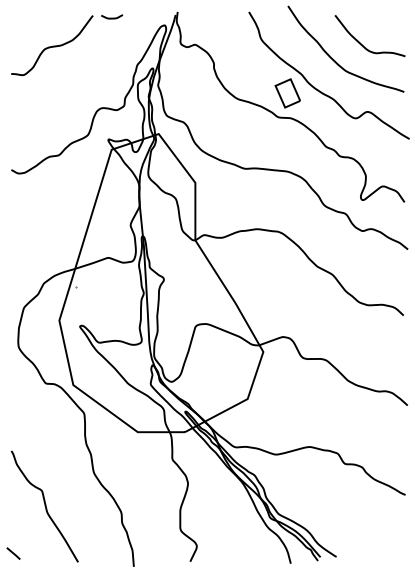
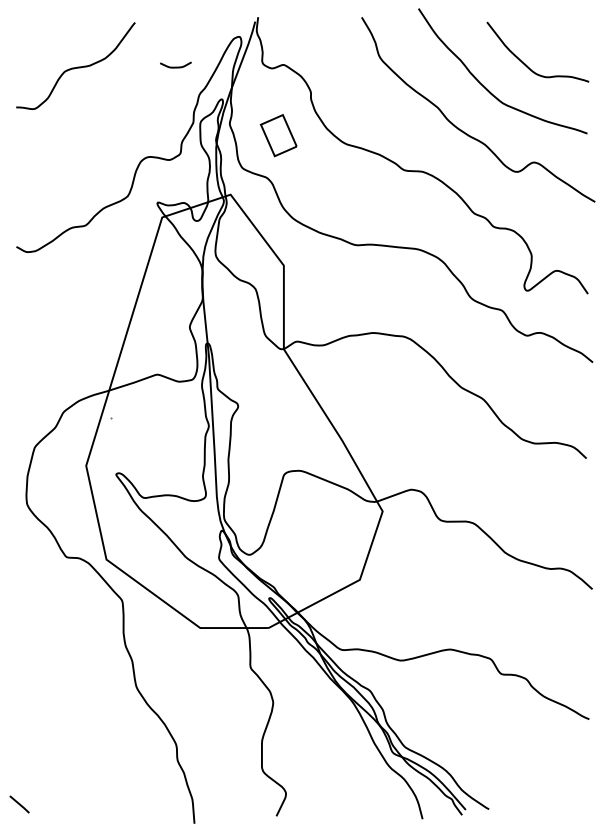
curve: (112, 17) -> (176, 66), moved
part: (287, 93) -> (278, 135), moved
curve: (44, 506) -> (64, 736), removed

